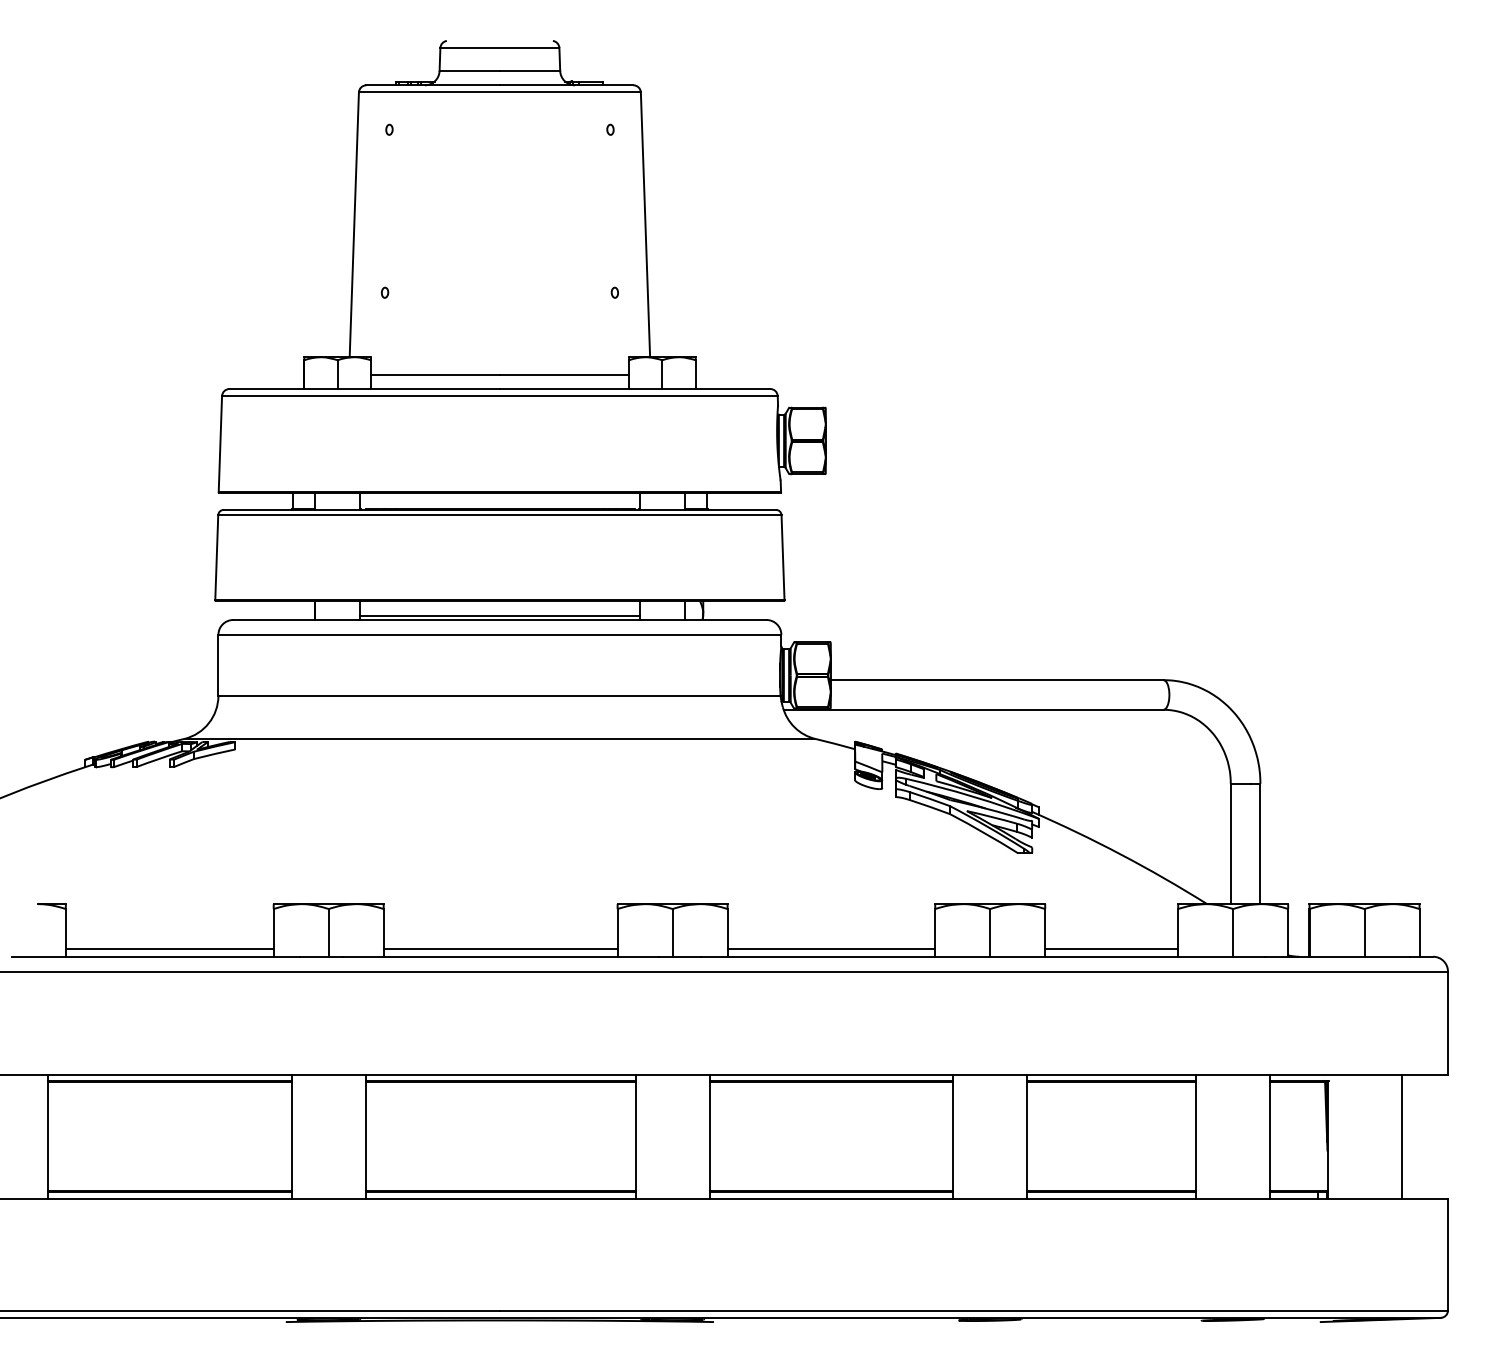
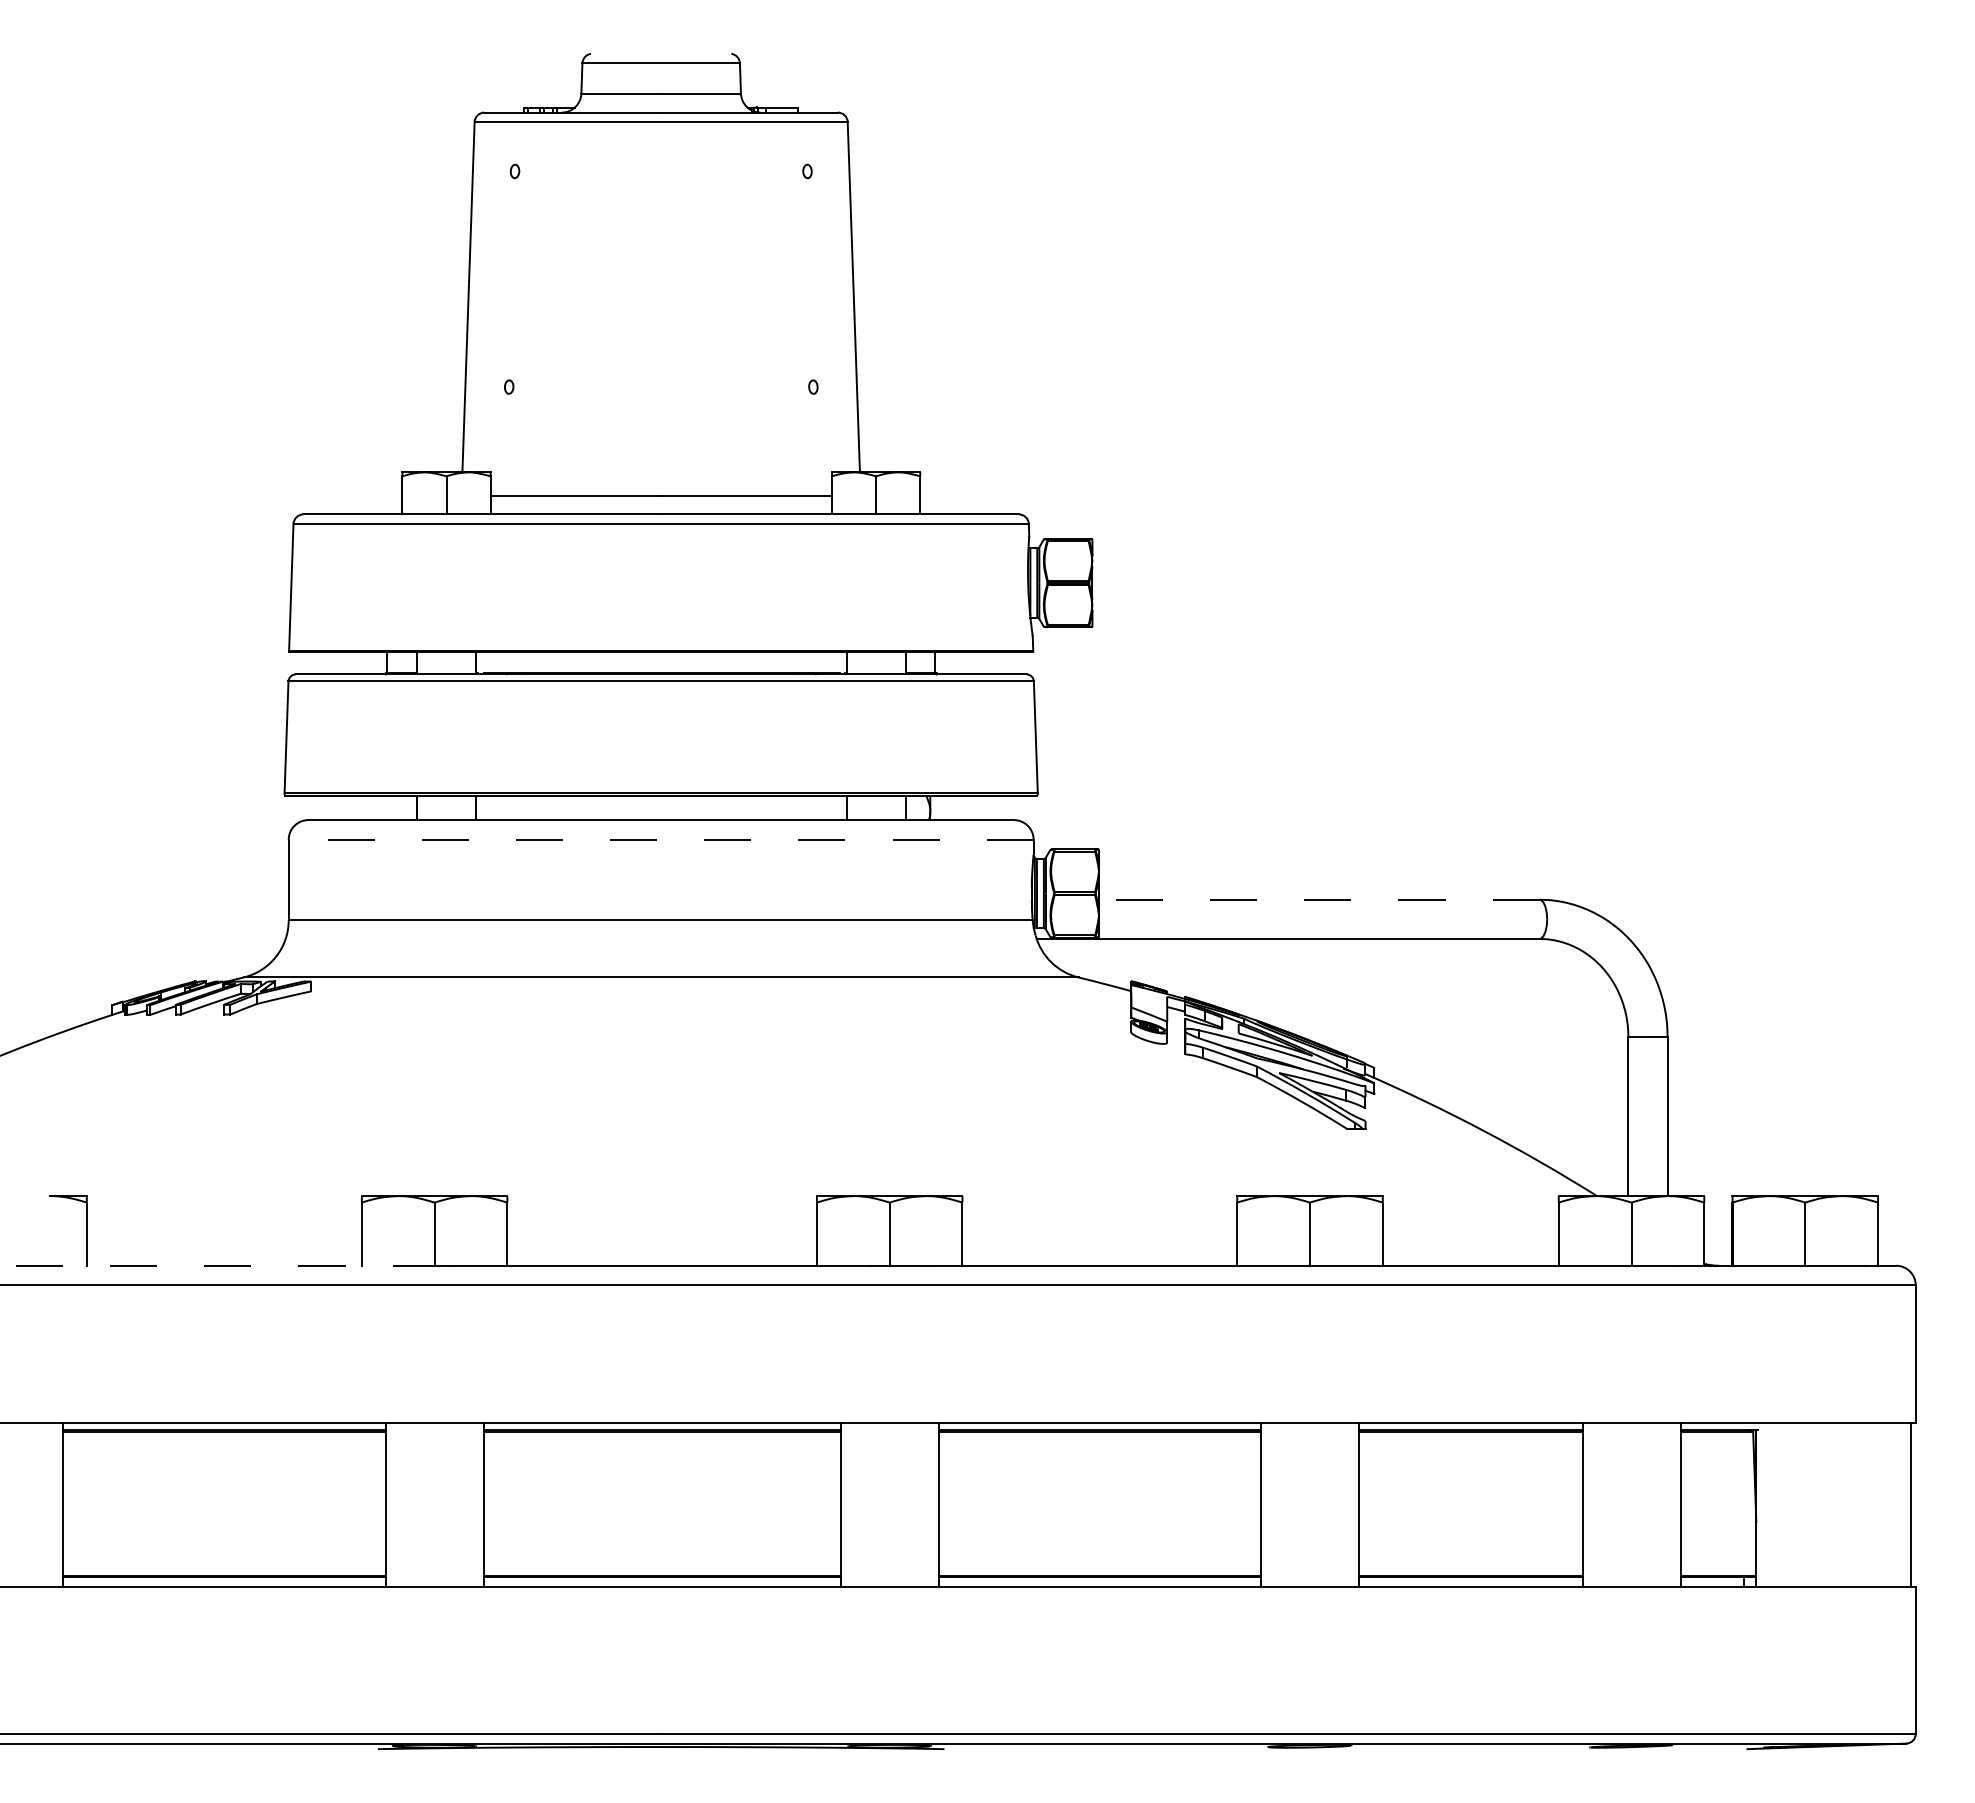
line: (499, 616) -> (660, 815), removed
line: (499, 634) -> (660, 839), solid -> dashed
line: (996, 679) -> (1318, 899), solid -> dashed
line: (169, 948) -> (223, 1254), removed
line: (500, 948) -> (661, 1254), removed
line: (831, 948) -> (1099, 1254), removed
line: (1111, 948) -> (1470, 1254), removed
line: (157, 956) -> (207, 1265), solid -> dashed
line: (1401, 1137) -> (1911, 1504), moved

